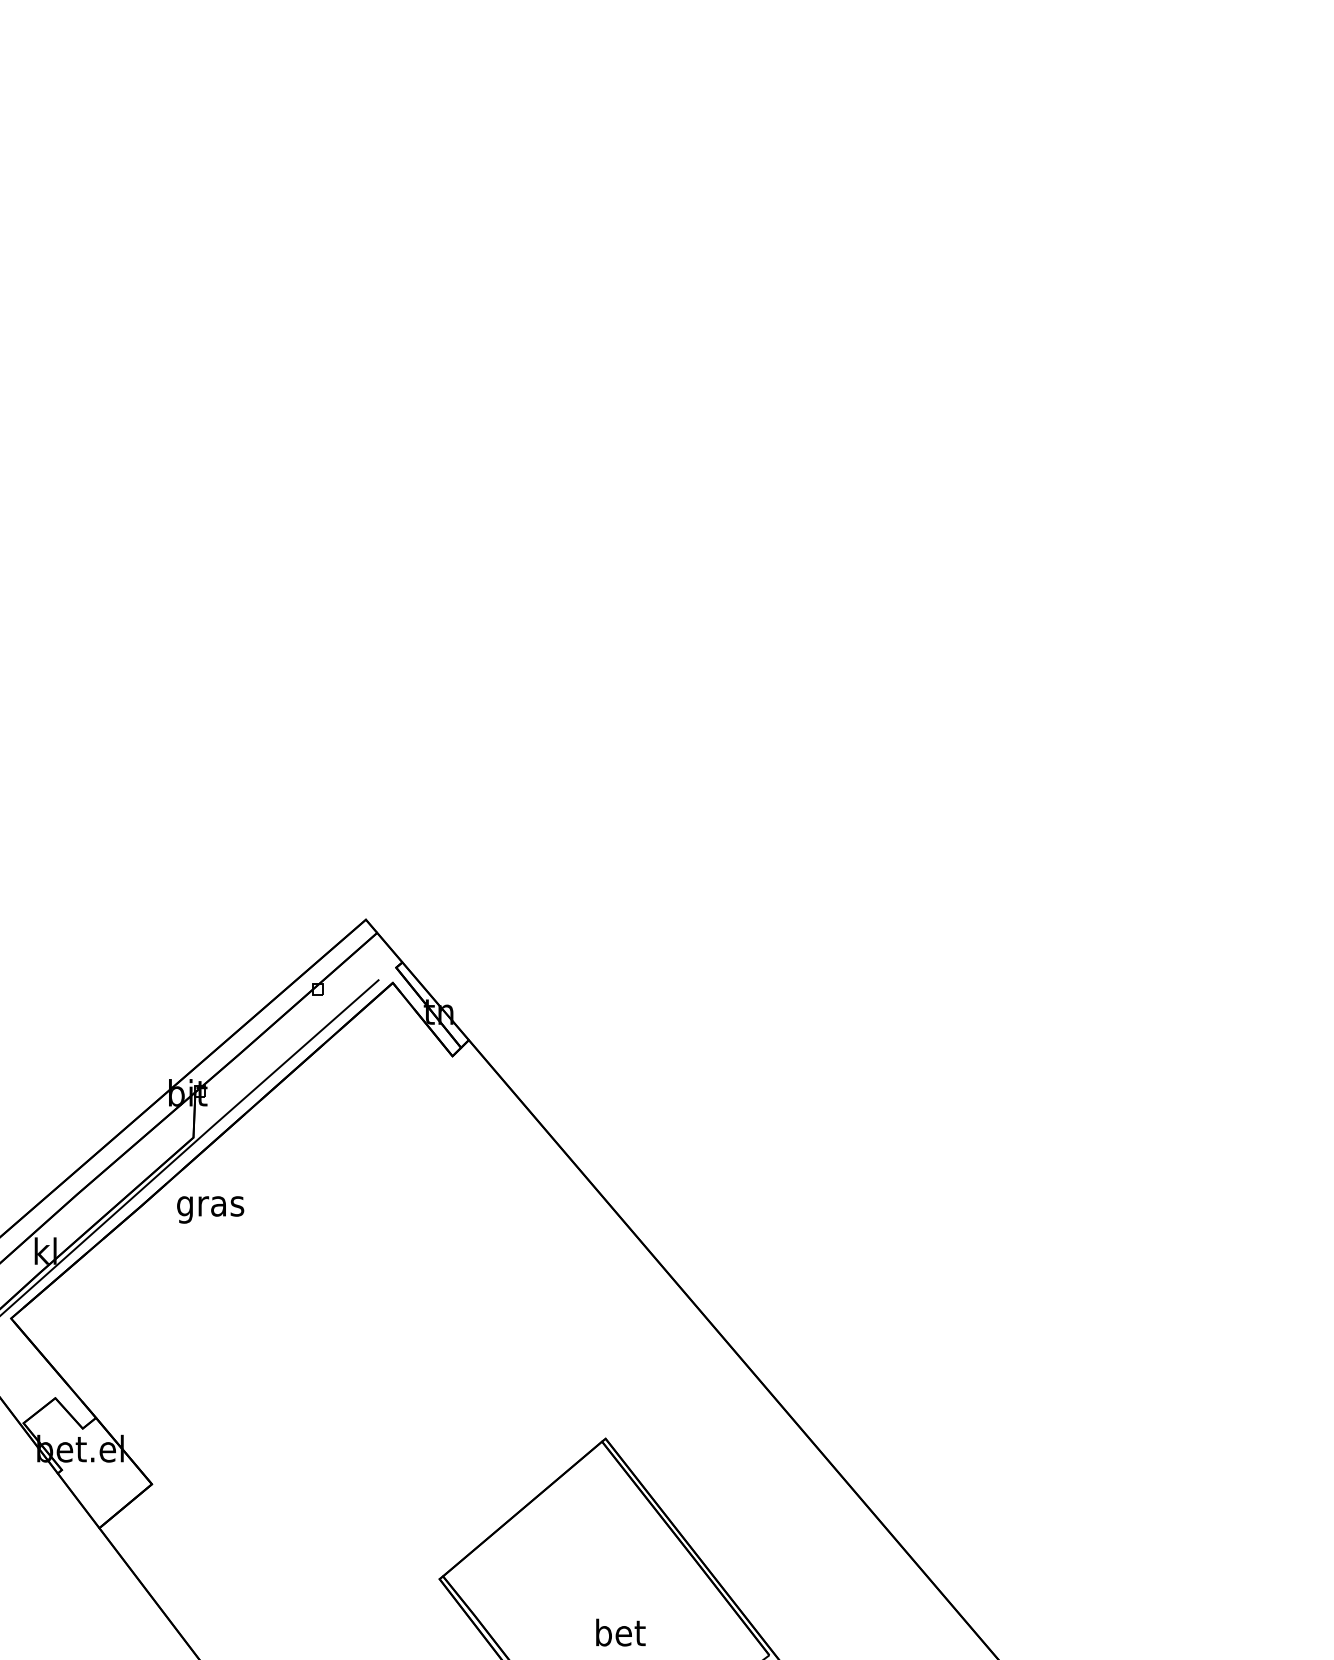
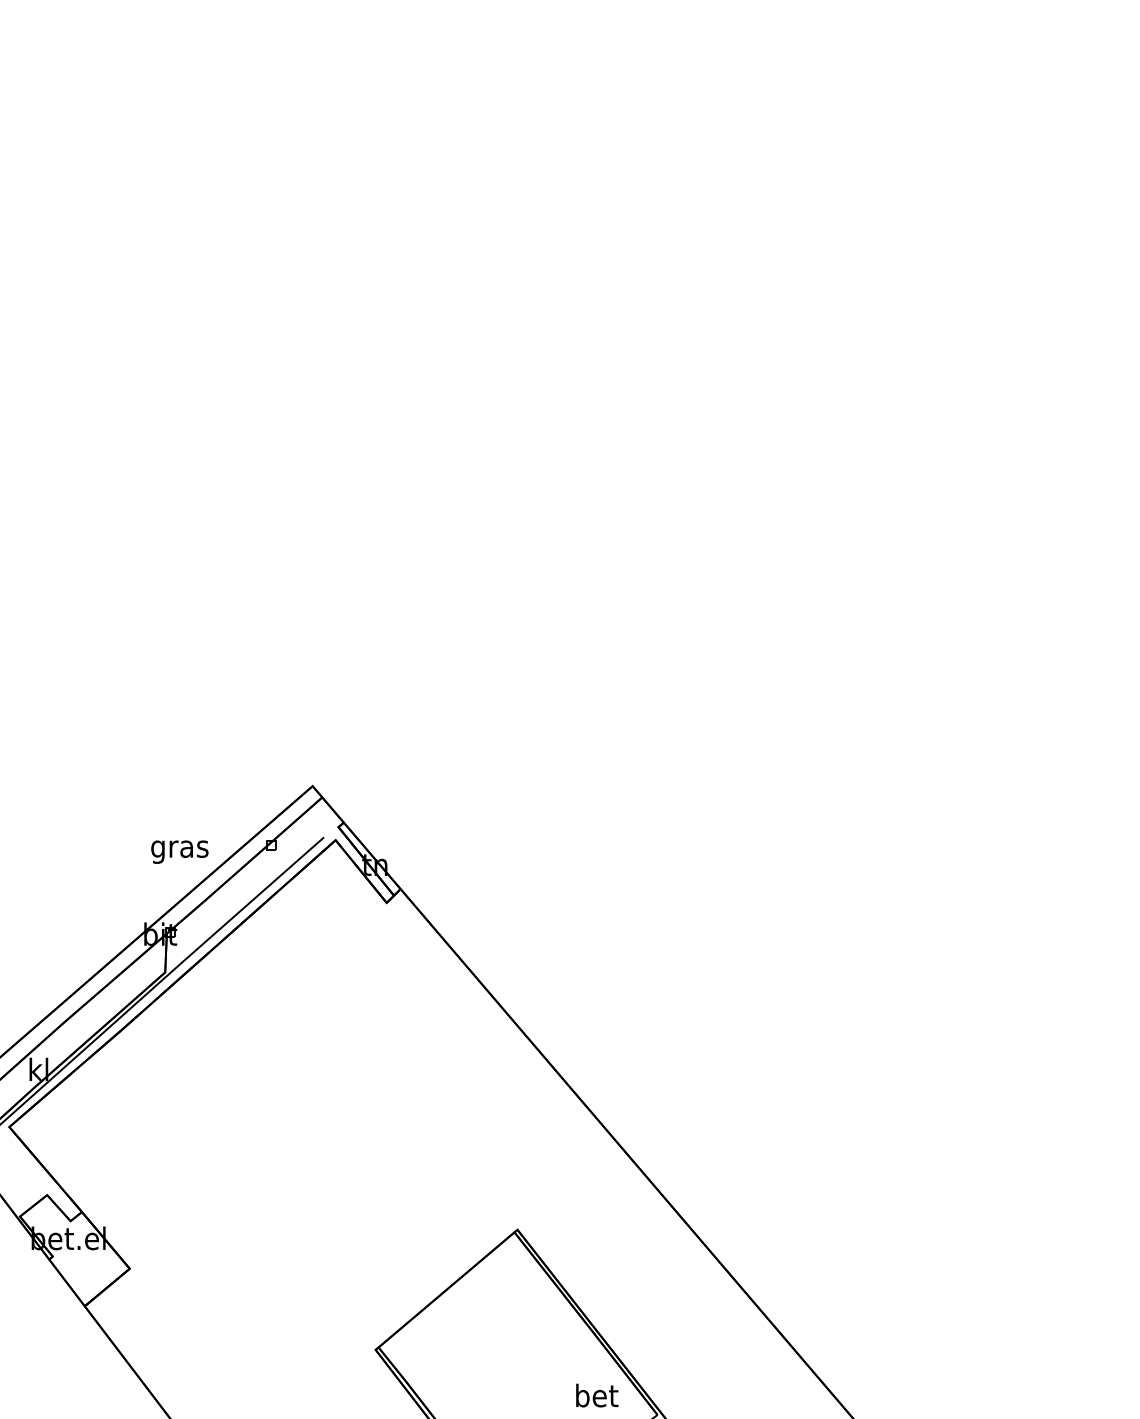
text: (210, 1209) -> (179, 851), moved
text: (620, 1632) -> (596, 1395), moved

